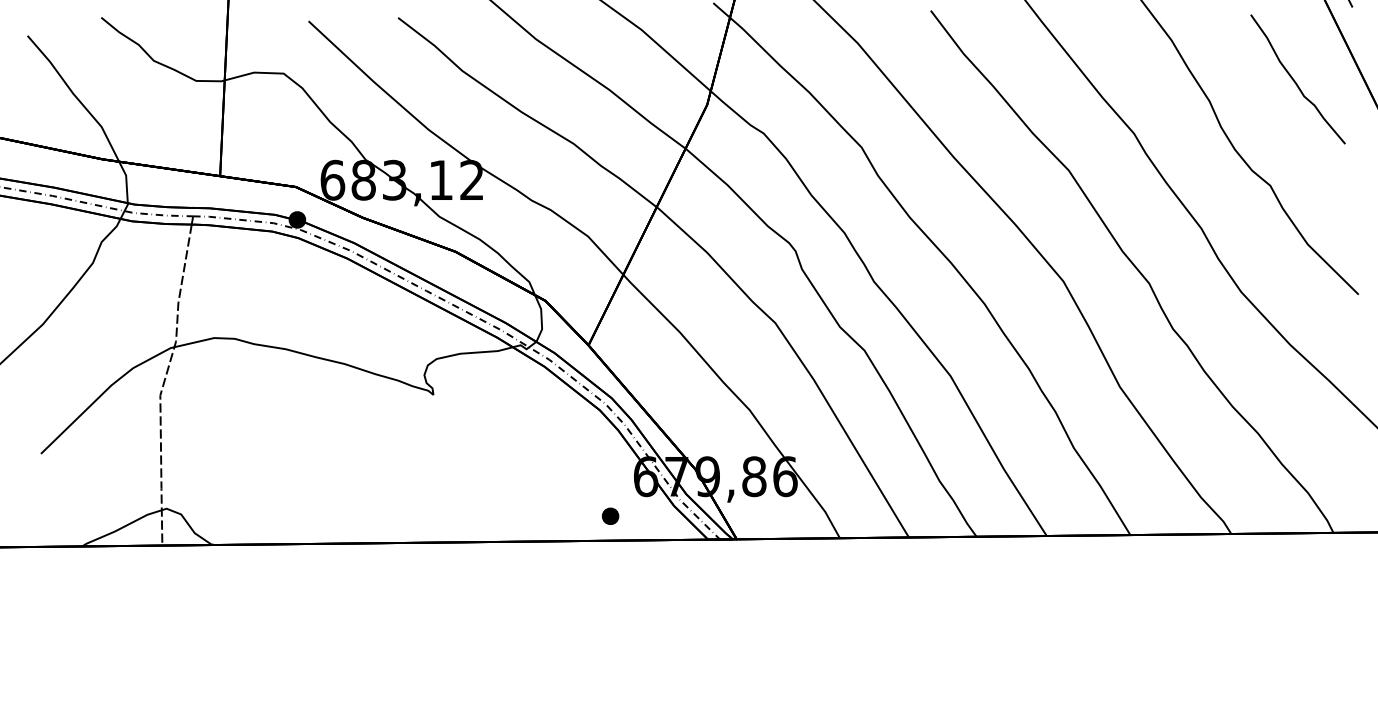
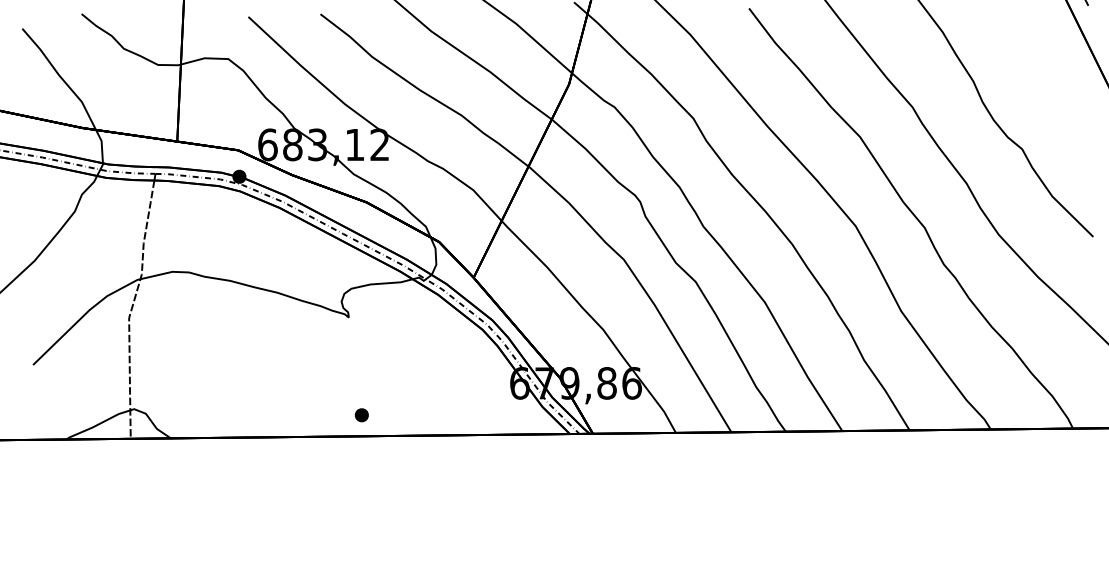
curve: (1295, 81) -> (1042, 65), removed
part: (610, 515) -> (361, 414), moved

